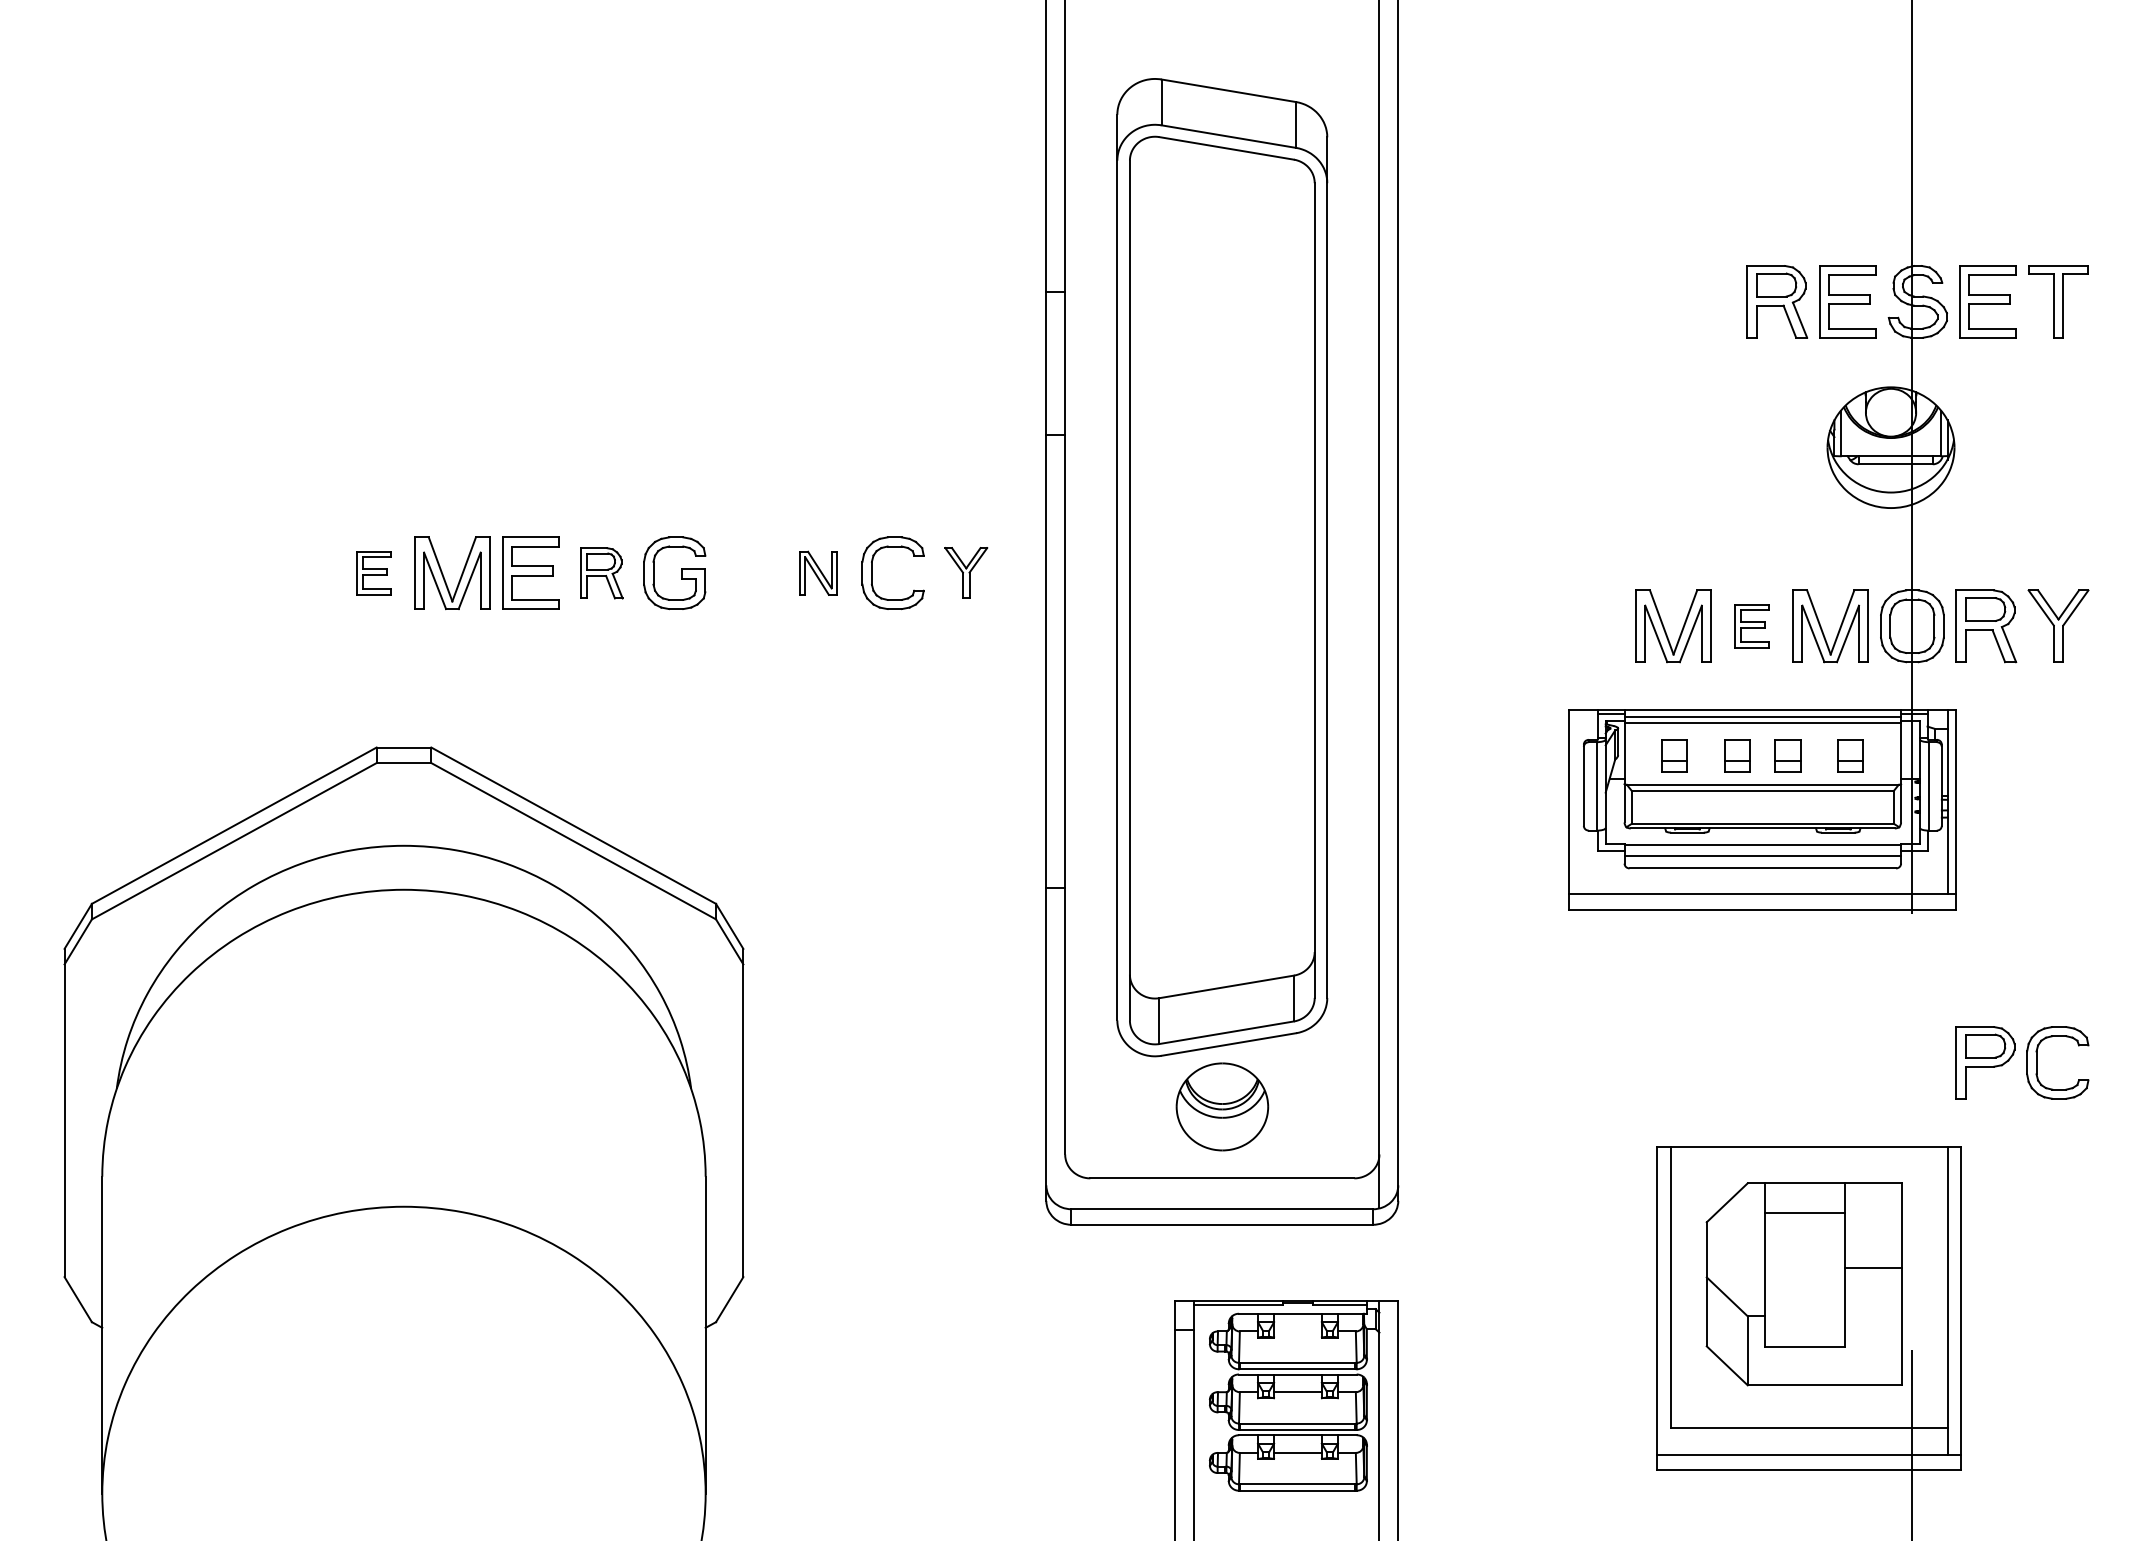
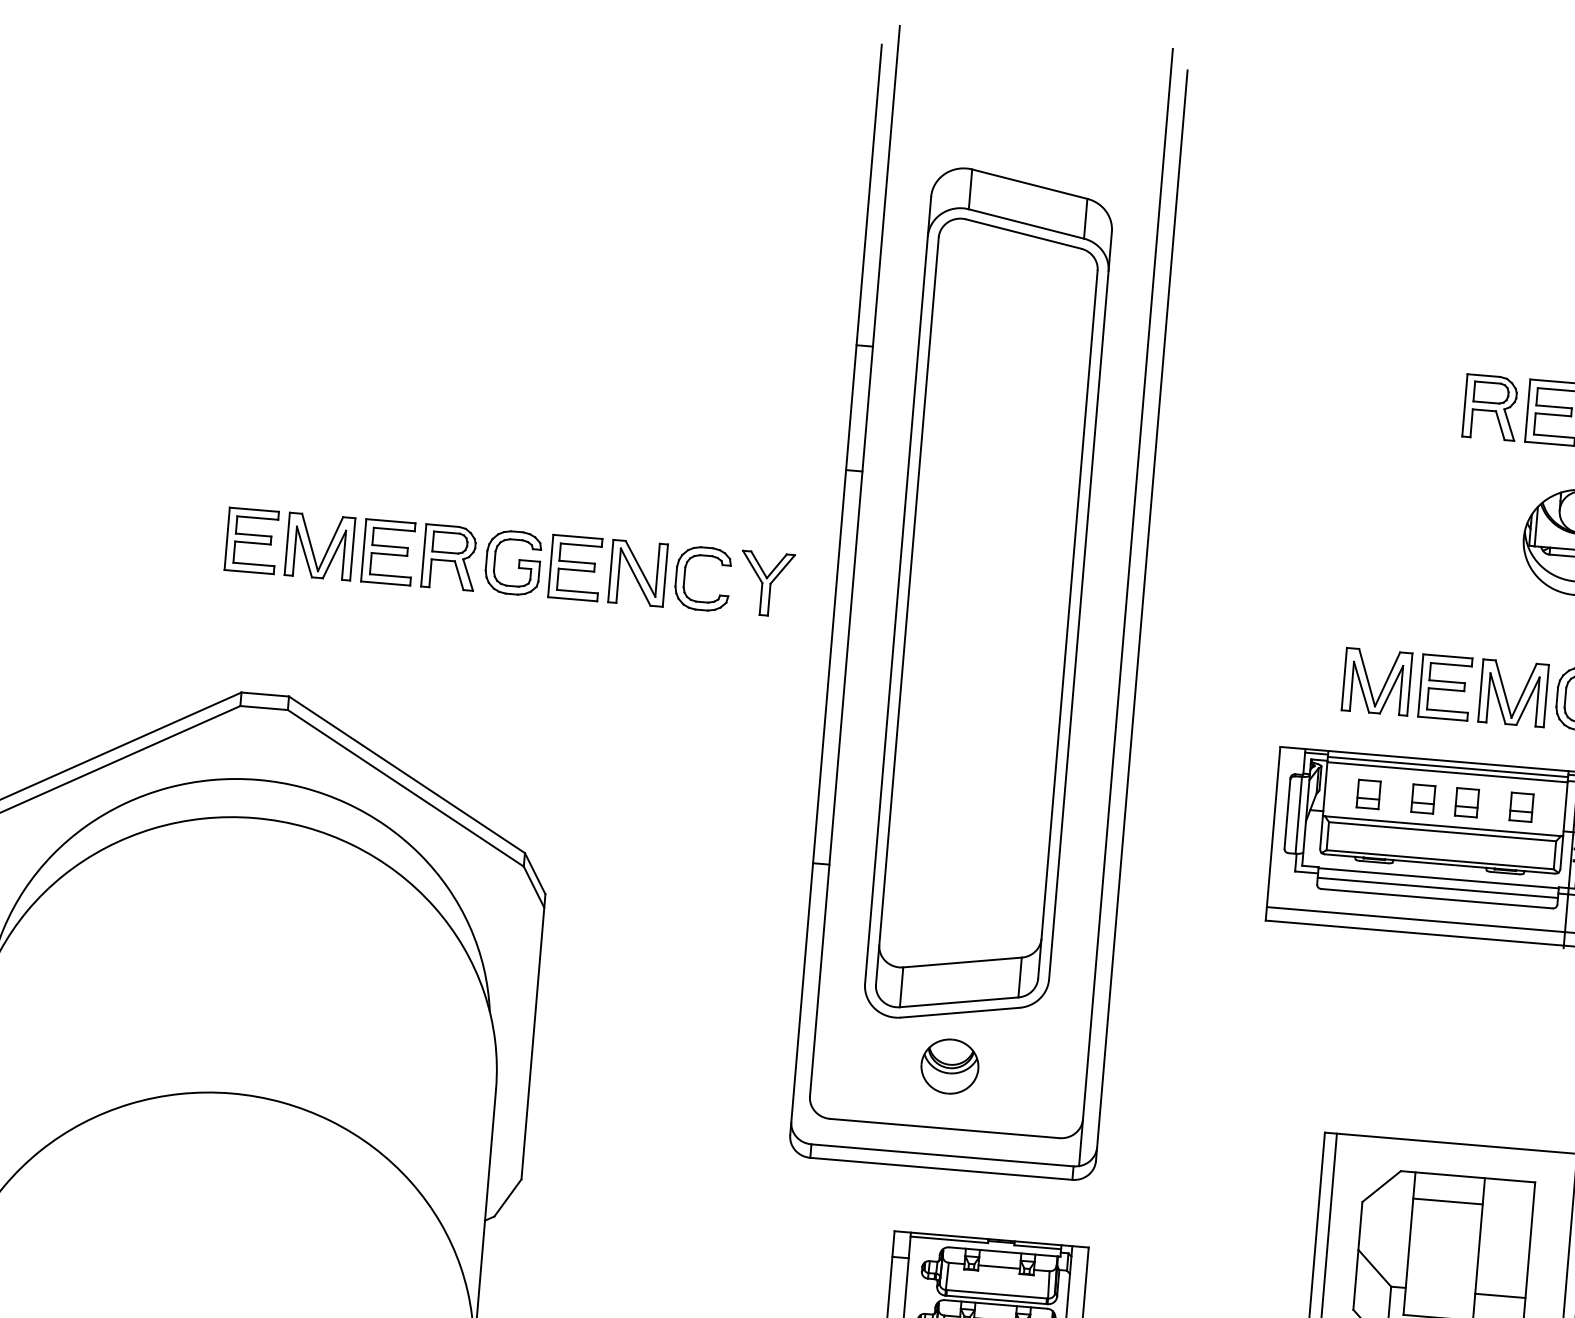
part: (373, 572) -> (251, 540), size x1.67
part: (746, 572) -> (575, 567), added
part: (966, 572) -> (766, 583), size x1.43
part: (601, 573) -> (449, 557), size x1.43
part: (818, 573) -> (638, 573), size x1.67
part: (1751, 625) -> (1444, 686), size x1.67
part: (1221, 1107) -> (949, 1066), size x0.71
line: (1873, 1268) -> (1500, 1296), moved
line: (1297, 1331) -> (998, 1267), added

